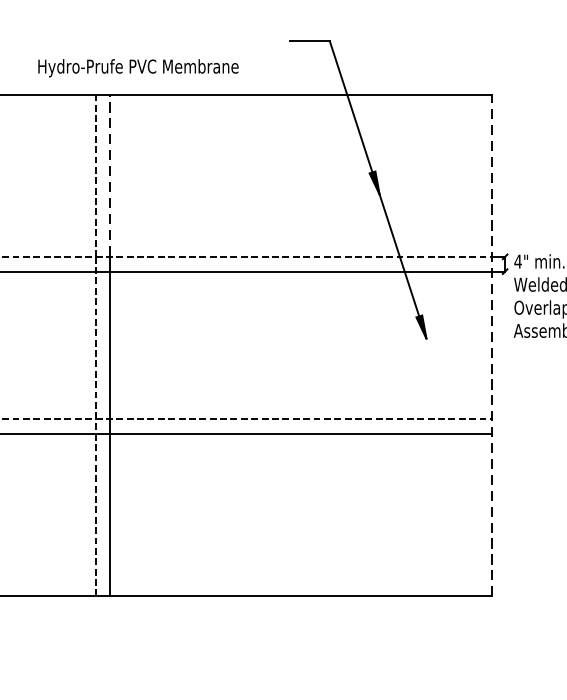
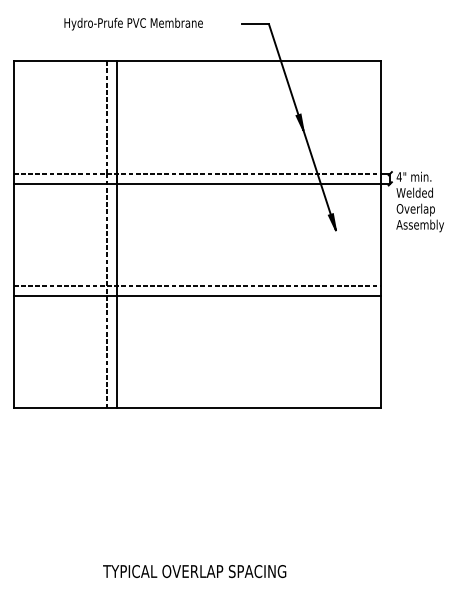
text: (138, 68) -> (133, 24), moved
line: (110, 182) -> (117, 122), dashed -> solid
line: (492, 344) -> (381, 234), dashed -> solid

